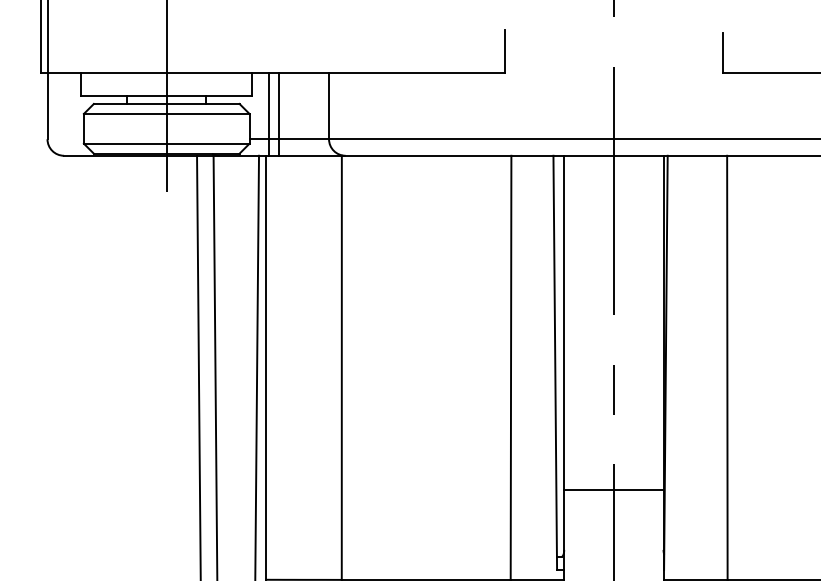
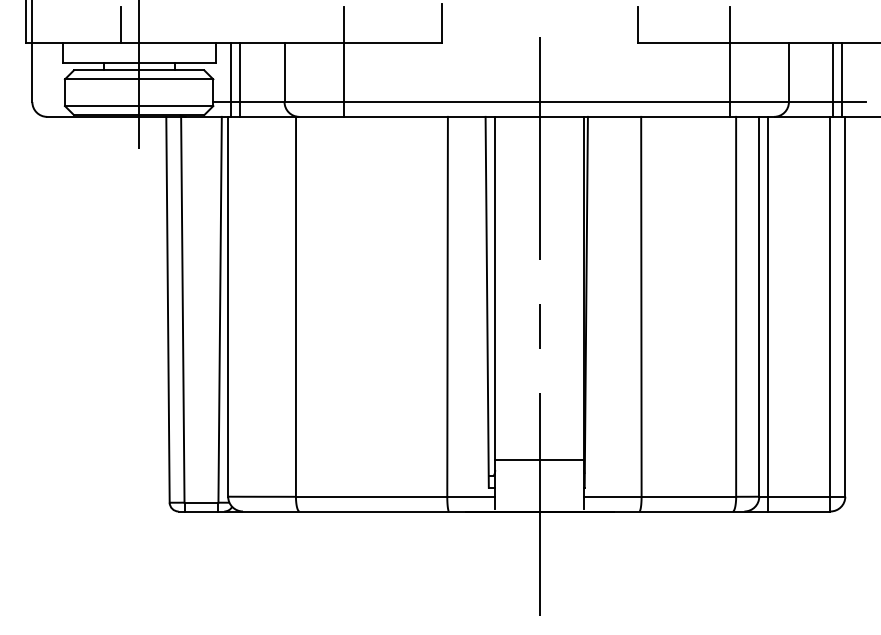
line: (147, 52) -> (121, 24), added
line: (394, 93) -> (343, 61), added
line: (613, 490) -> (539, 459), moved

